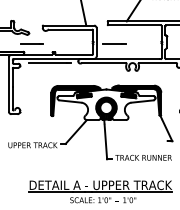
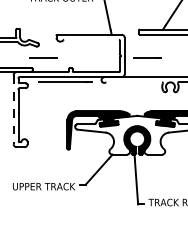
line: (69, 29) -> (90, 39), removed
line: (103, 63) -> (133, 82), removed
line: (8, 85) -> (13, 110), solid -> dashed

